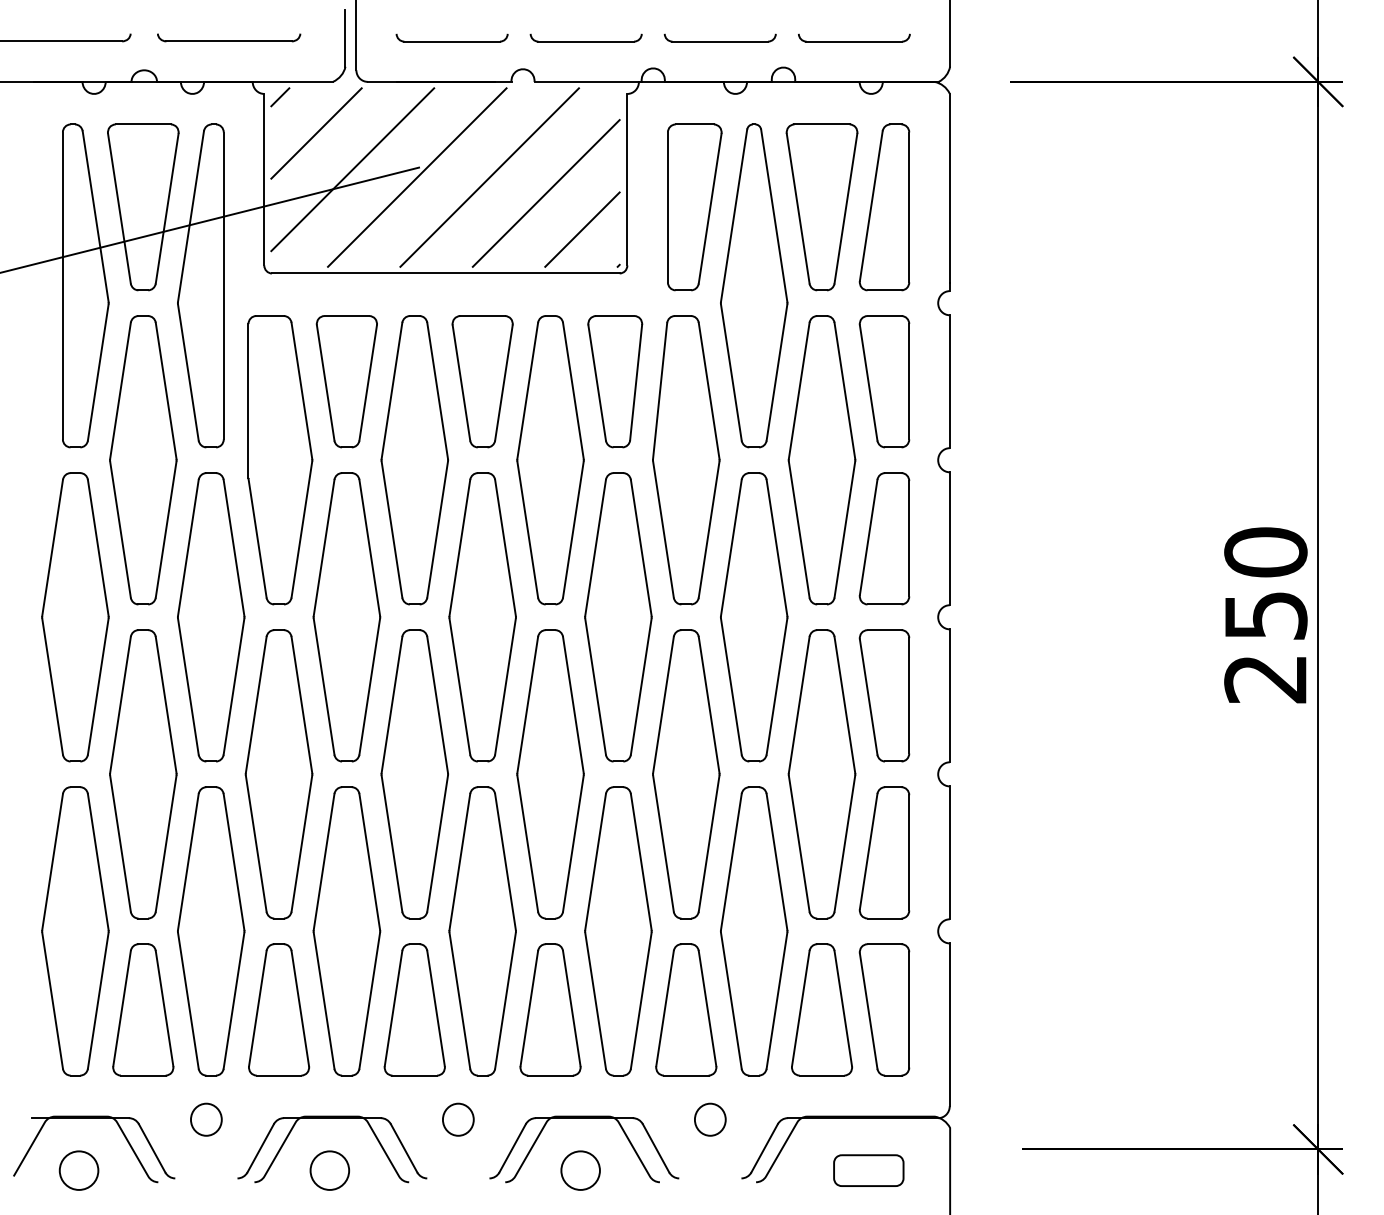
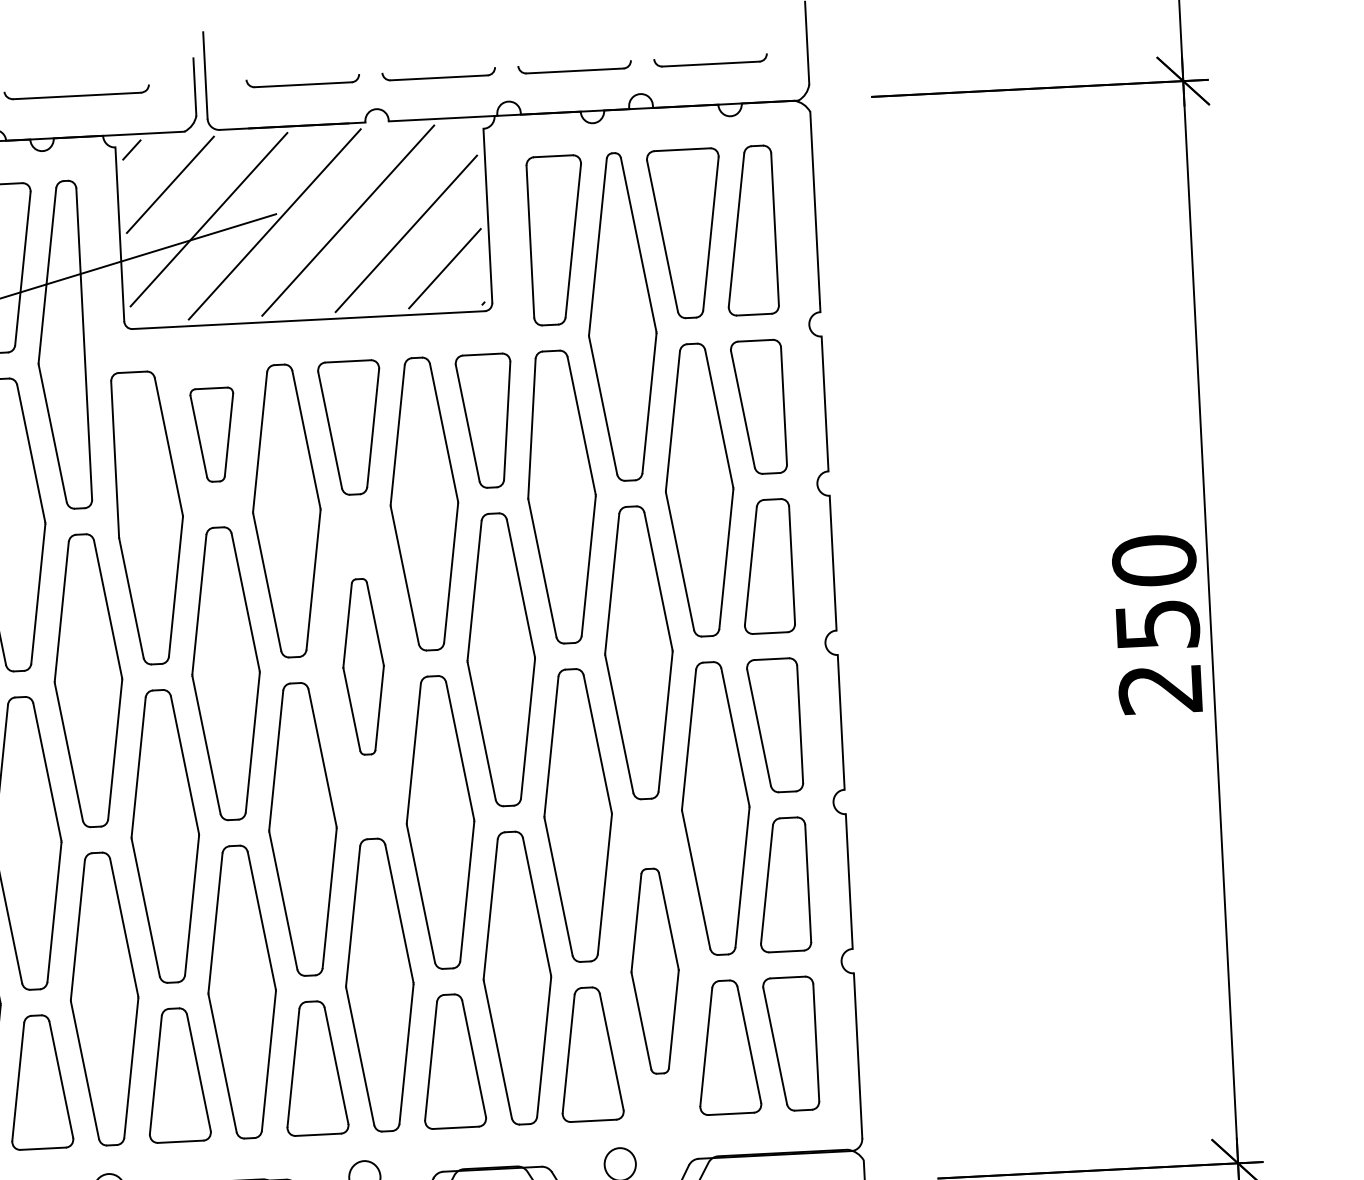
part: (346, 381) -> (213, 434), size x0.7
part: (482, 617) -> (363, 666), size x0.6
part: (754, 931) -> (655, 971), size x0.7

